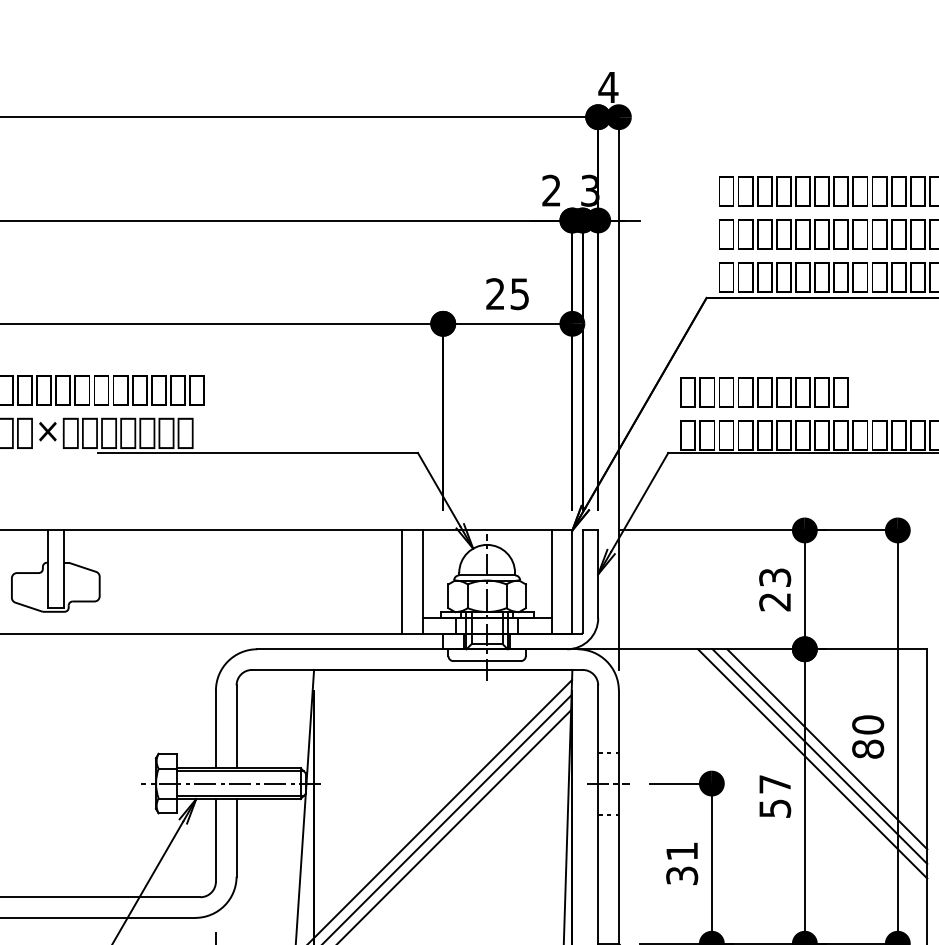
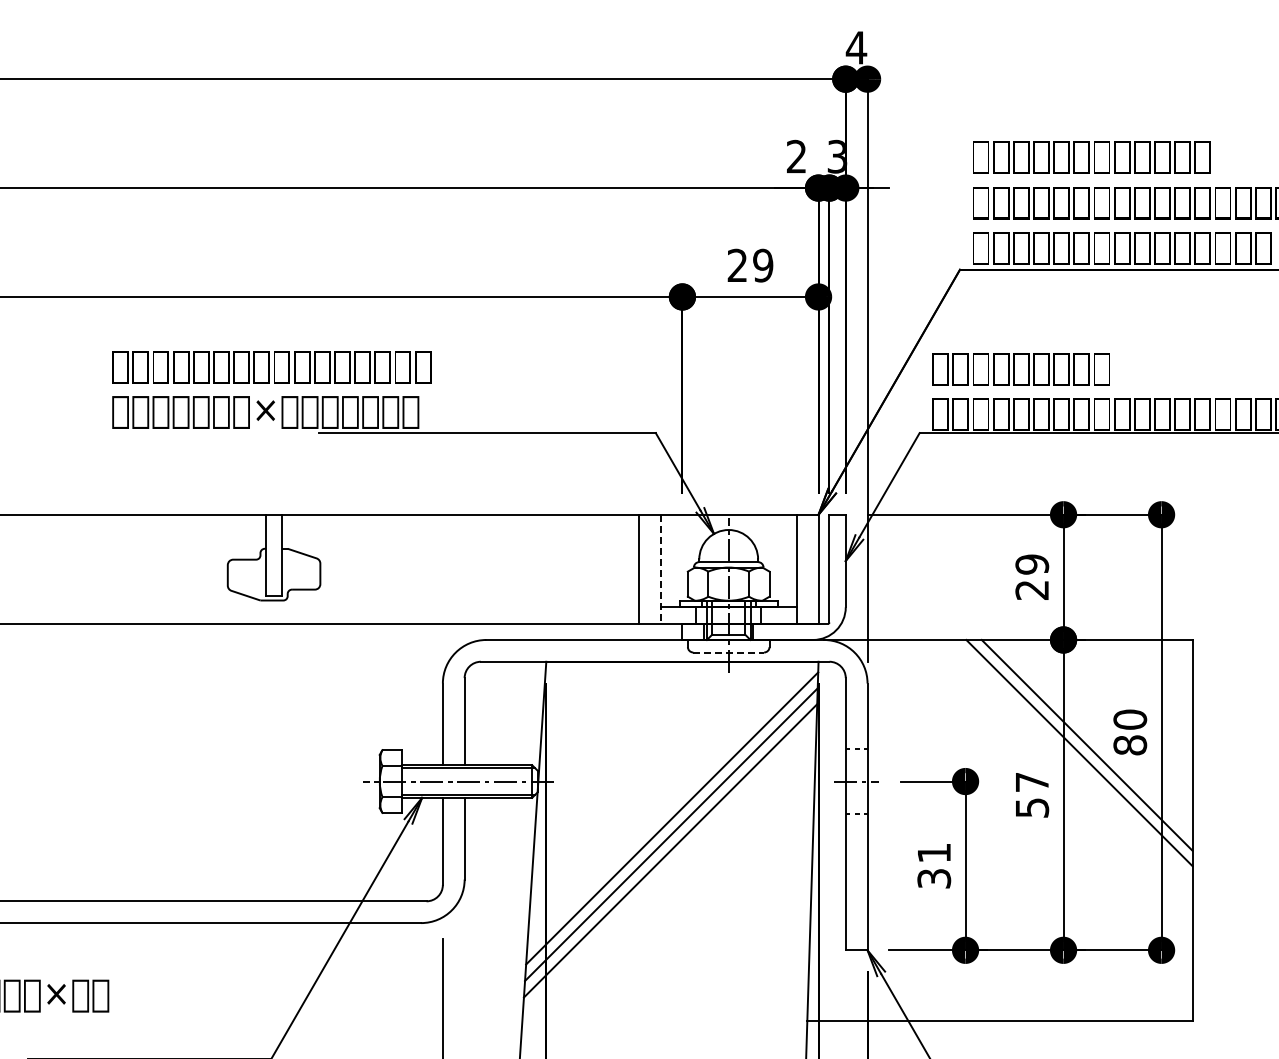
text: (520, 293) -> (763, 265), 25 -> 29
text: (775, 577) -> (1032, 564), 23 -> 29
line: (422, 582) -> (660, 569), solid -> dashed
line: (487, 661) -> (729, 652), solid -> dashed
line: (812, 763) -> (1071, 760), removed

